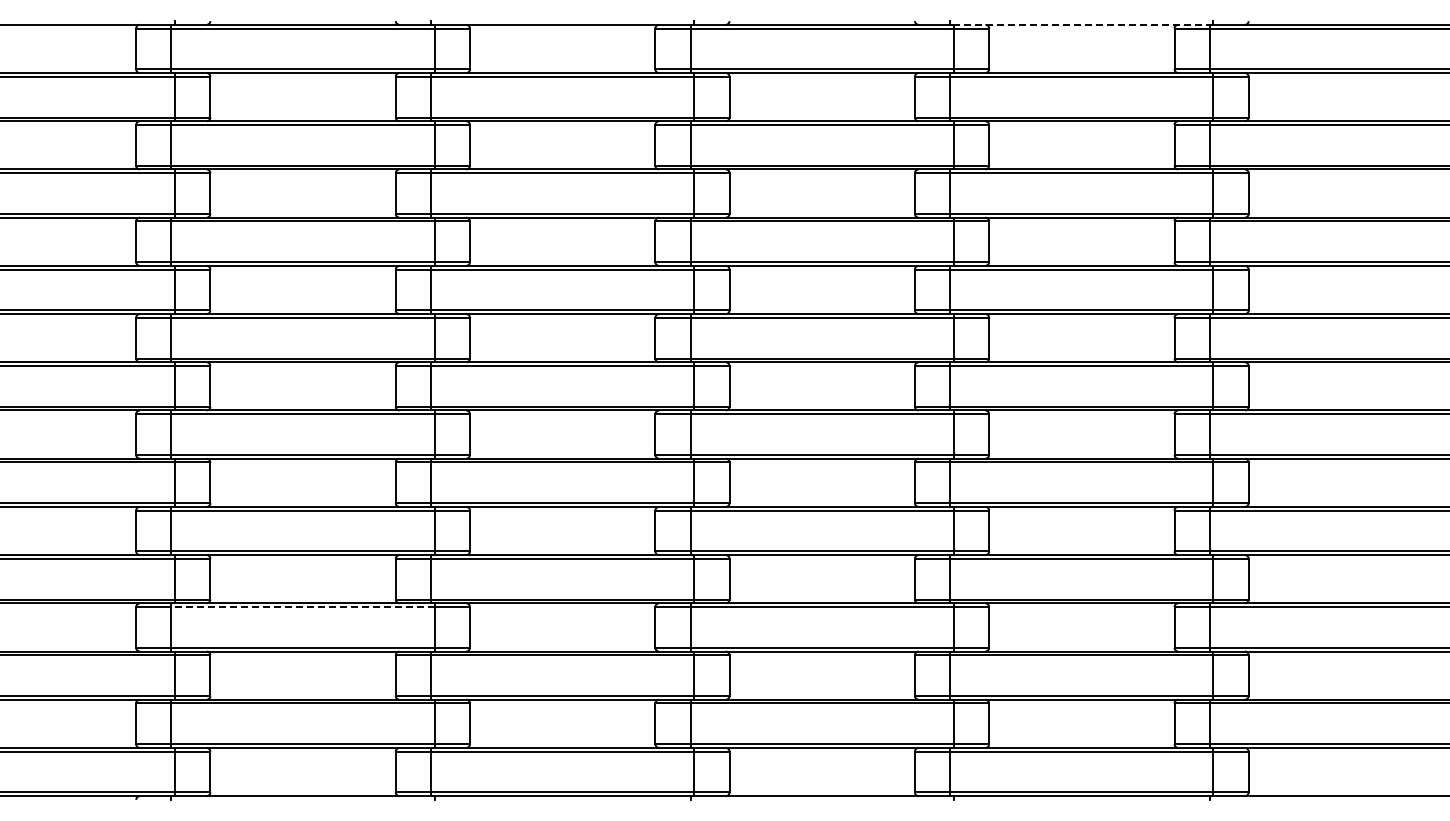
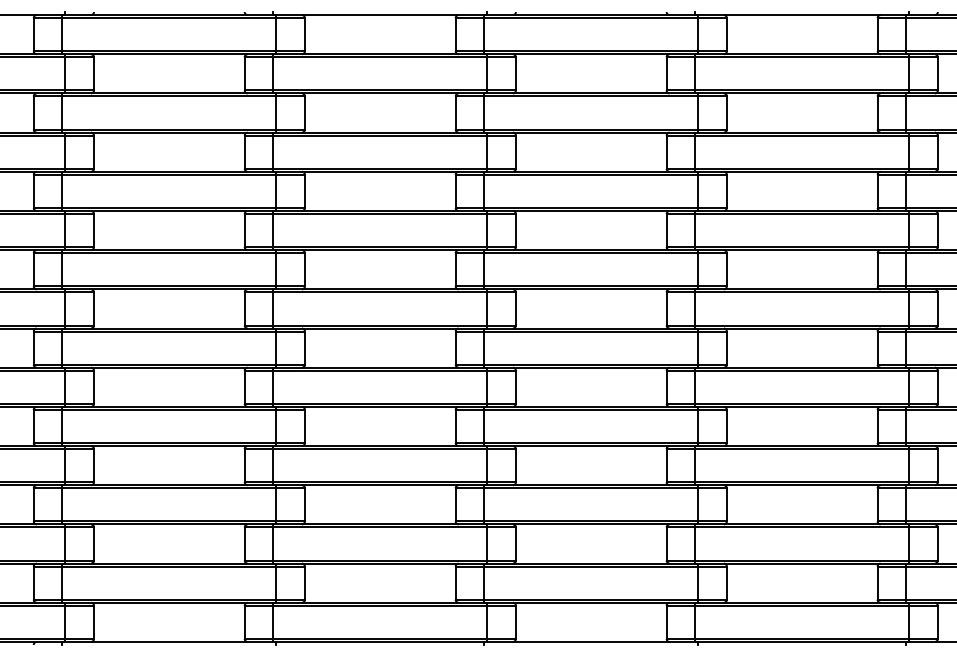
line: (1081, 24) -> (801, 14), dashed -> solid
line: (303, 607) -> (169, 488), dashed -> solid

